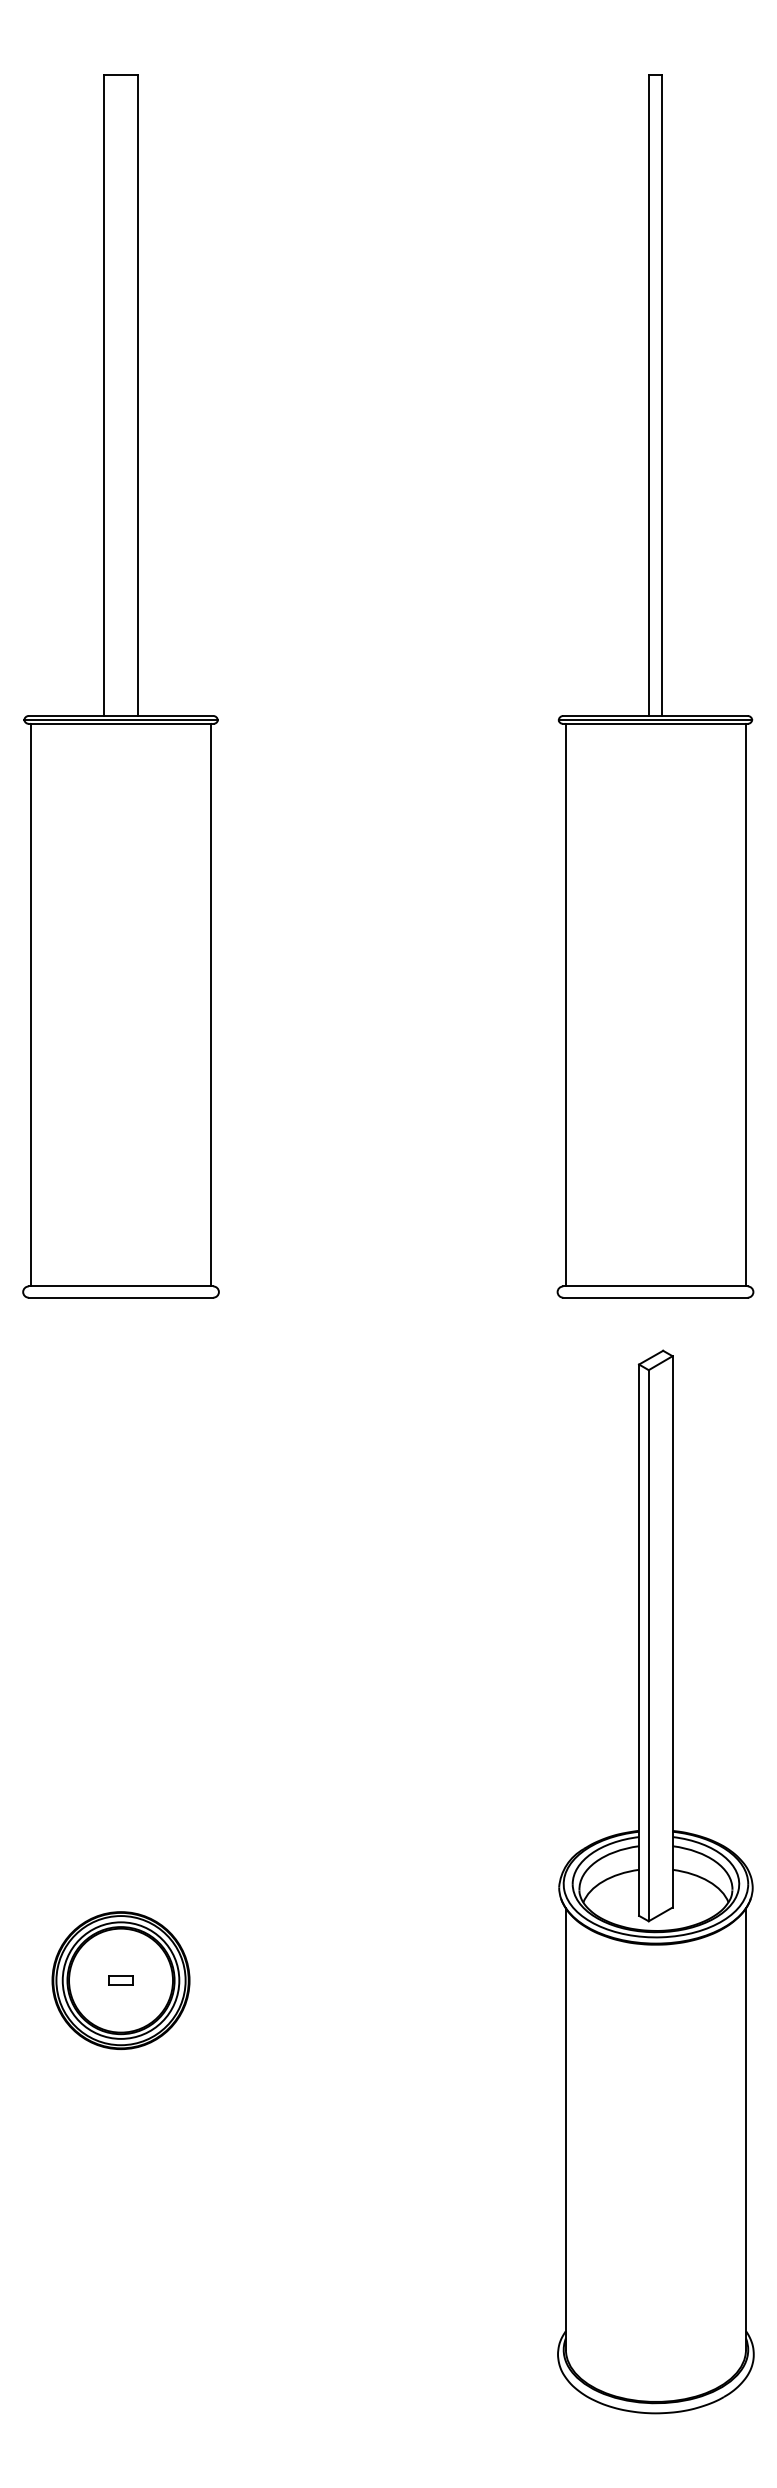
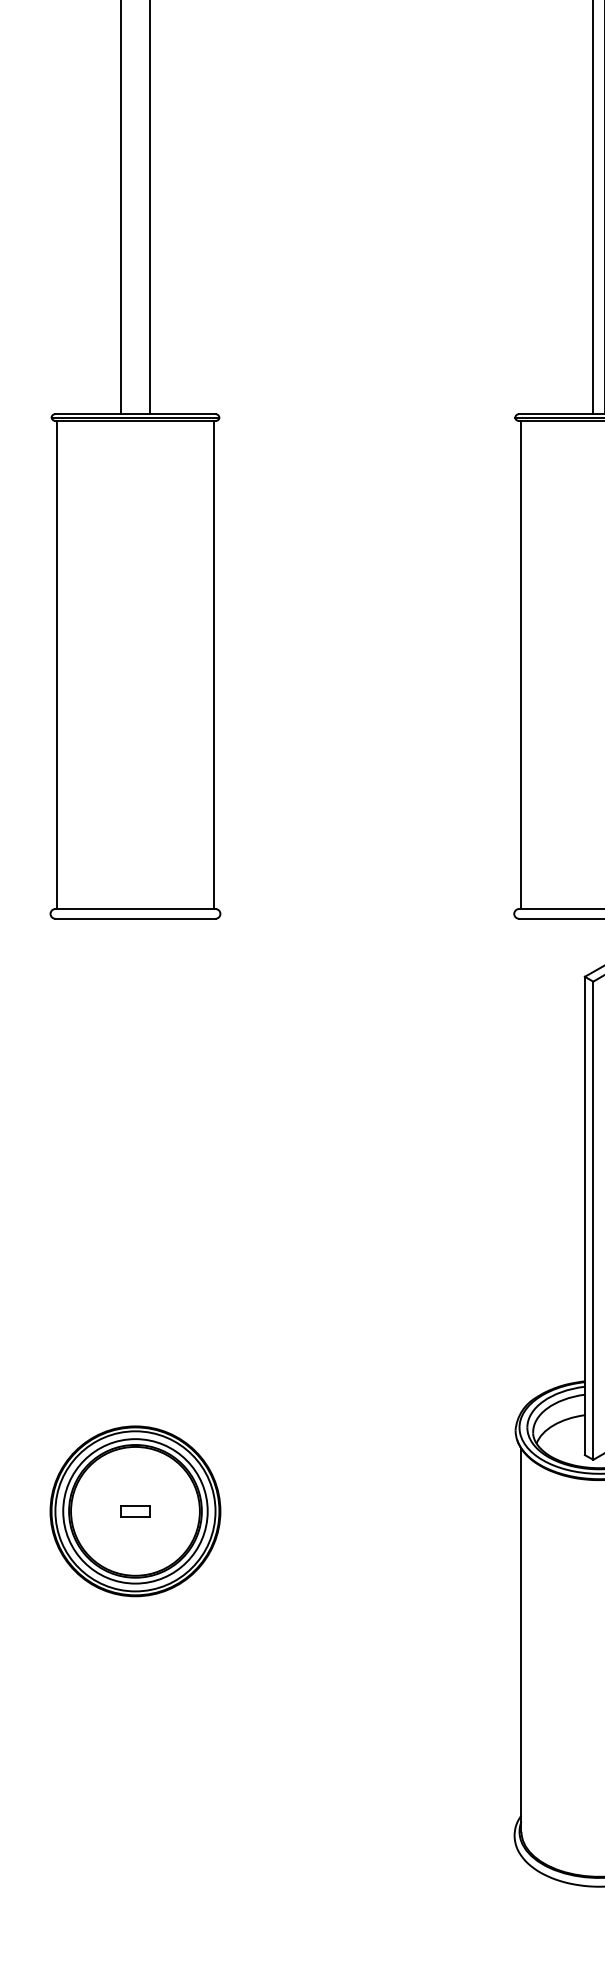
part: (120, 1980) -> (135, 1511), size x1.43

